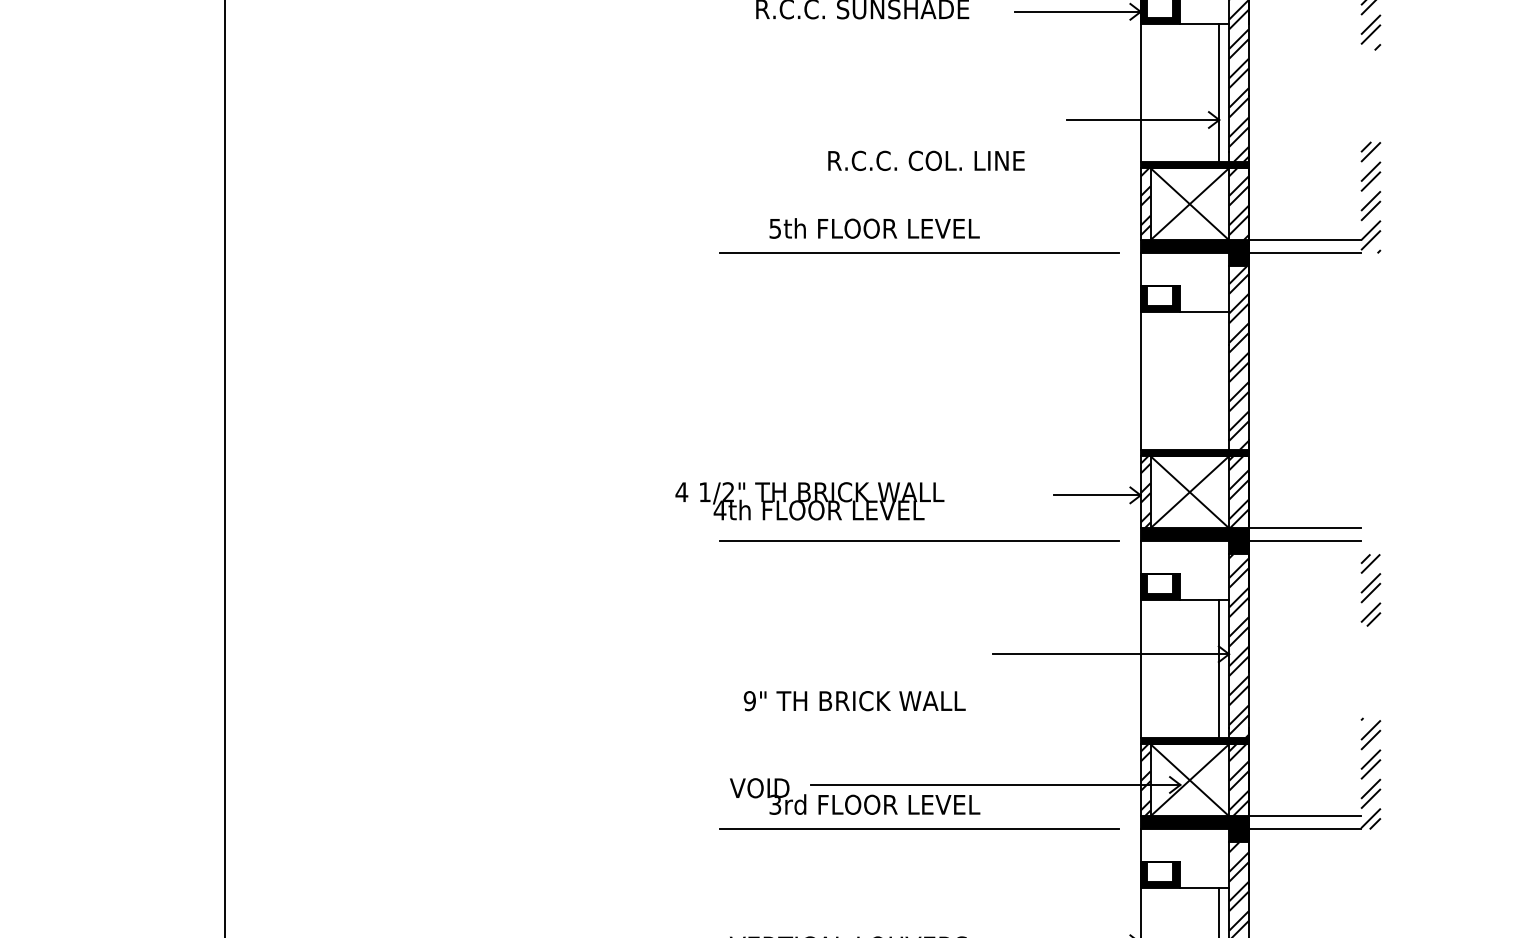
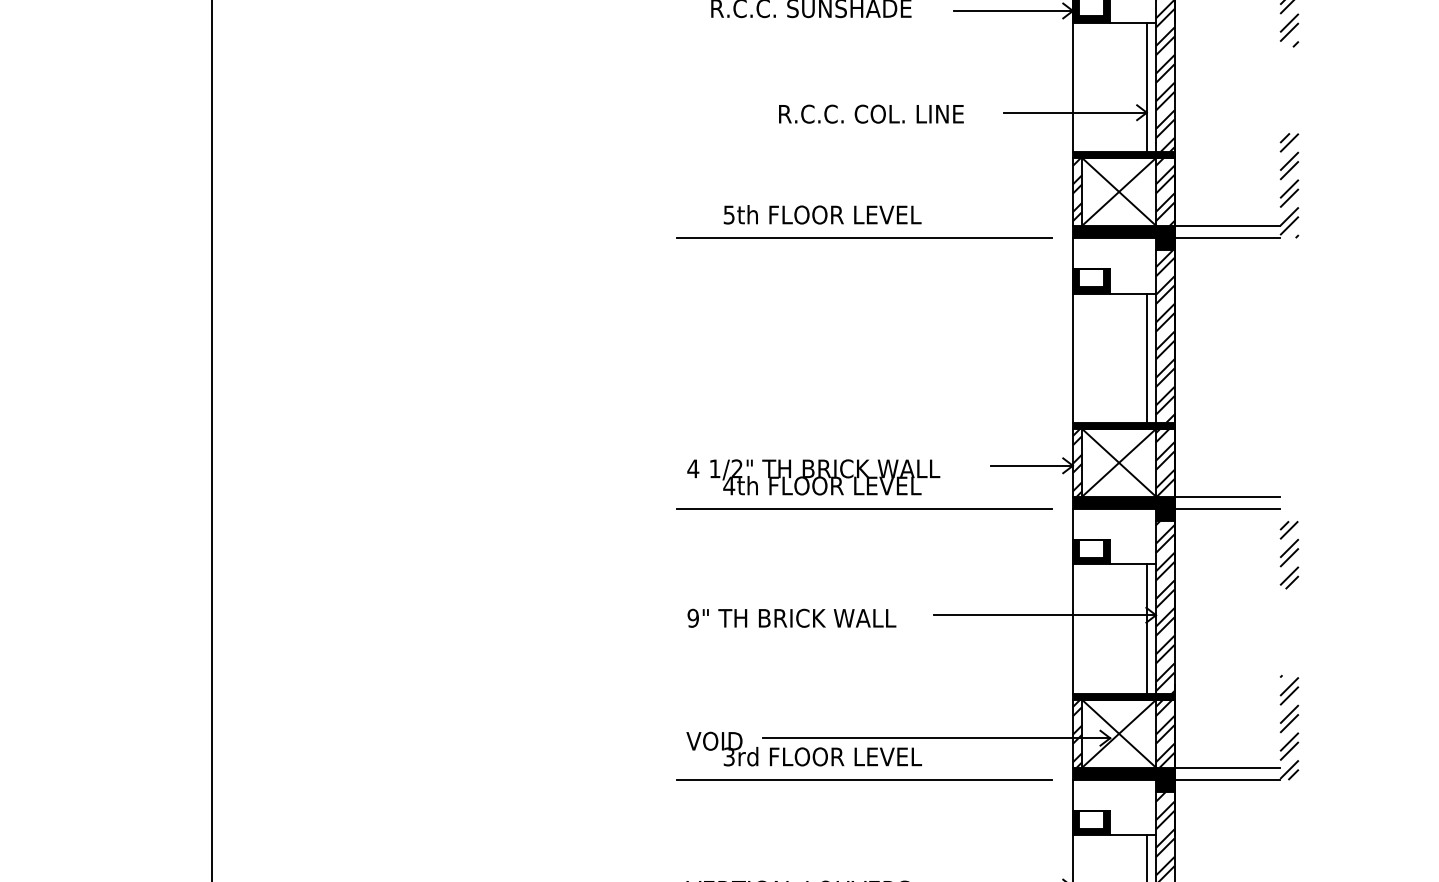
text: (926, 160) -> (871, 113), moved
line: (1218, 380) -> (1146, 357), added
text: (809, 501) -> (813, 477), moved
text: (854, 700) -> (791, 617), moved

